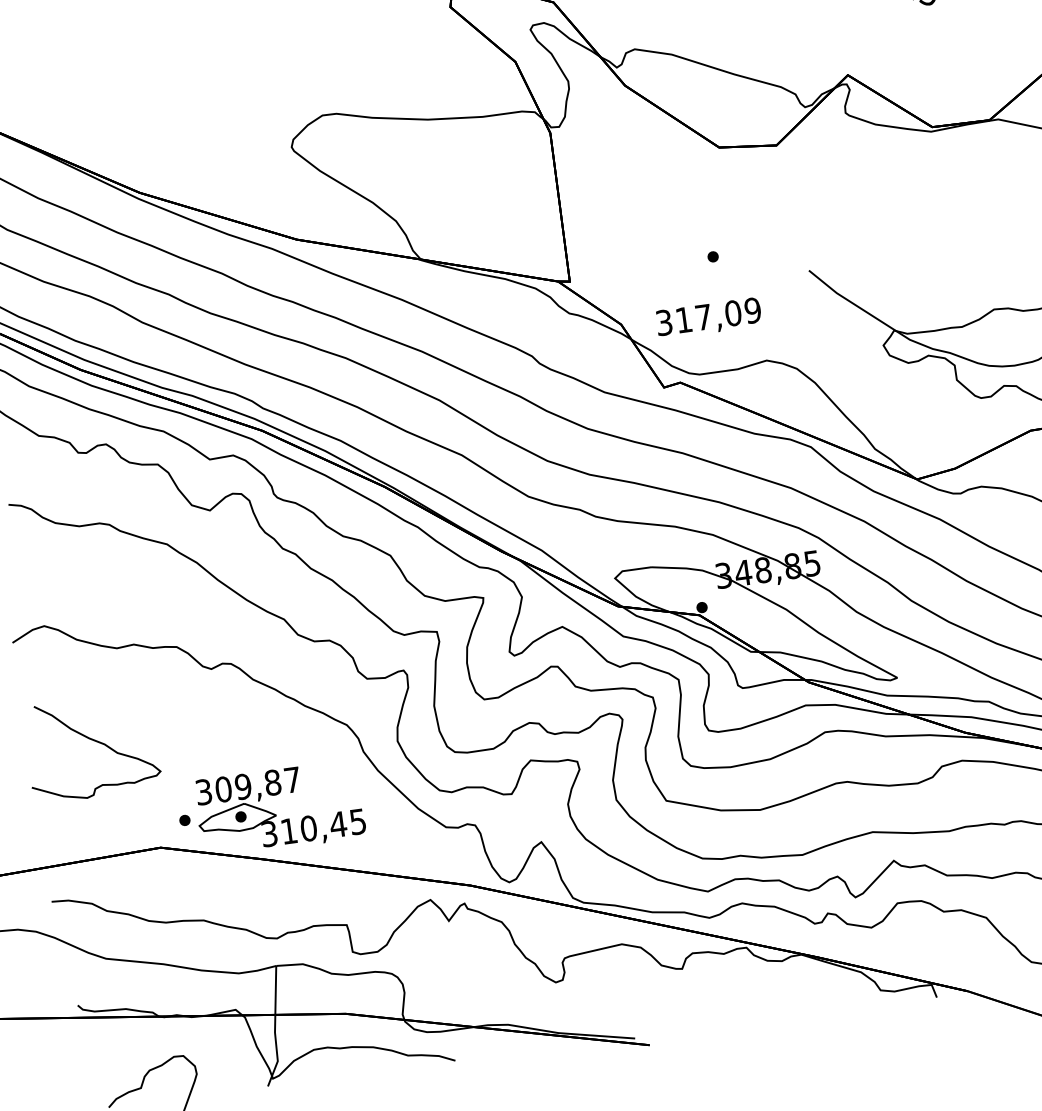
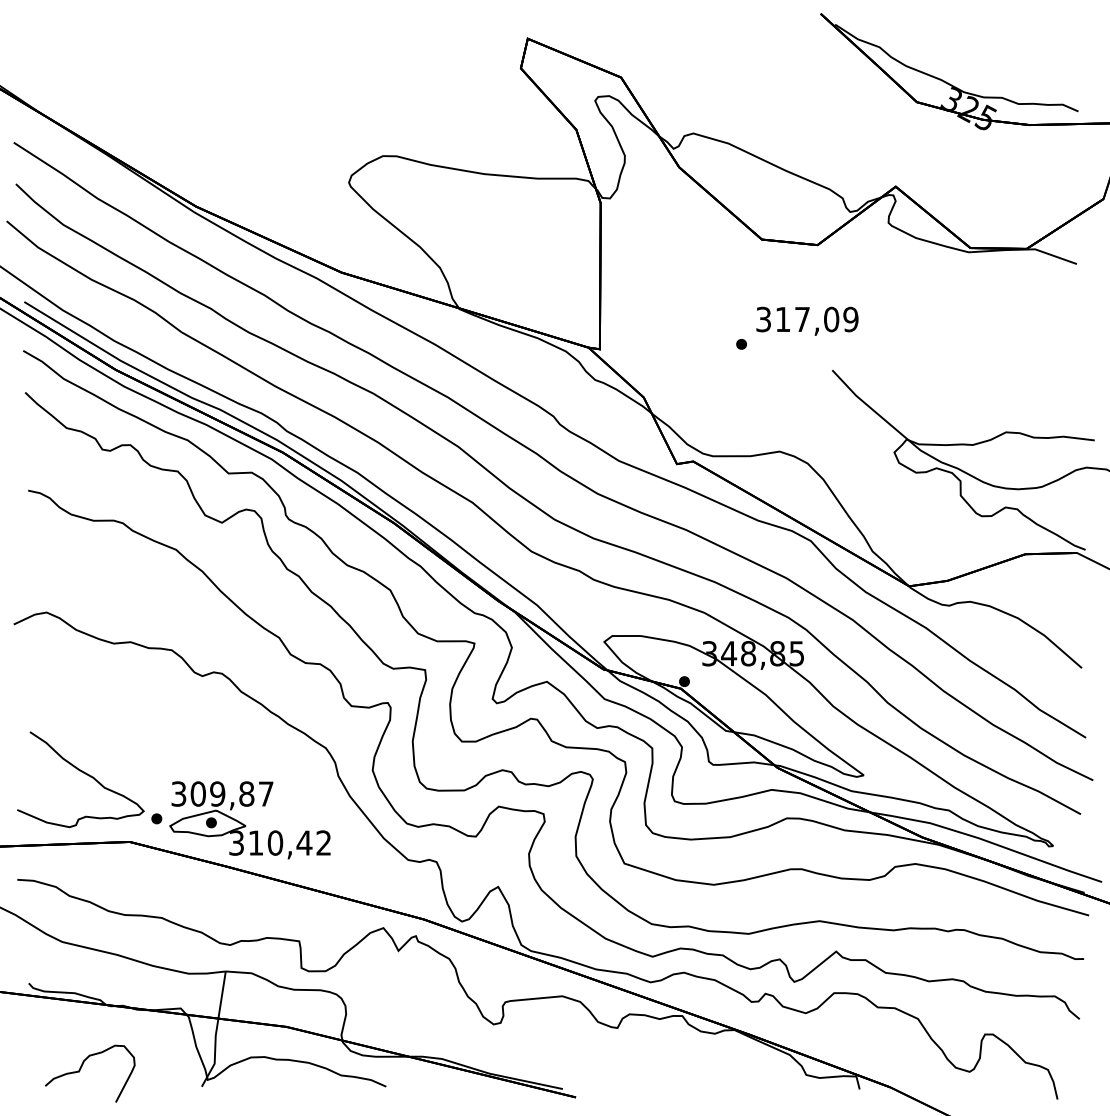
text: (708, 317) -> (807, 320), moved
curve: (94, 741) -> (83, 773), moved
text: (357, 821) -> (323, 842), 310,45 -> 310,42

